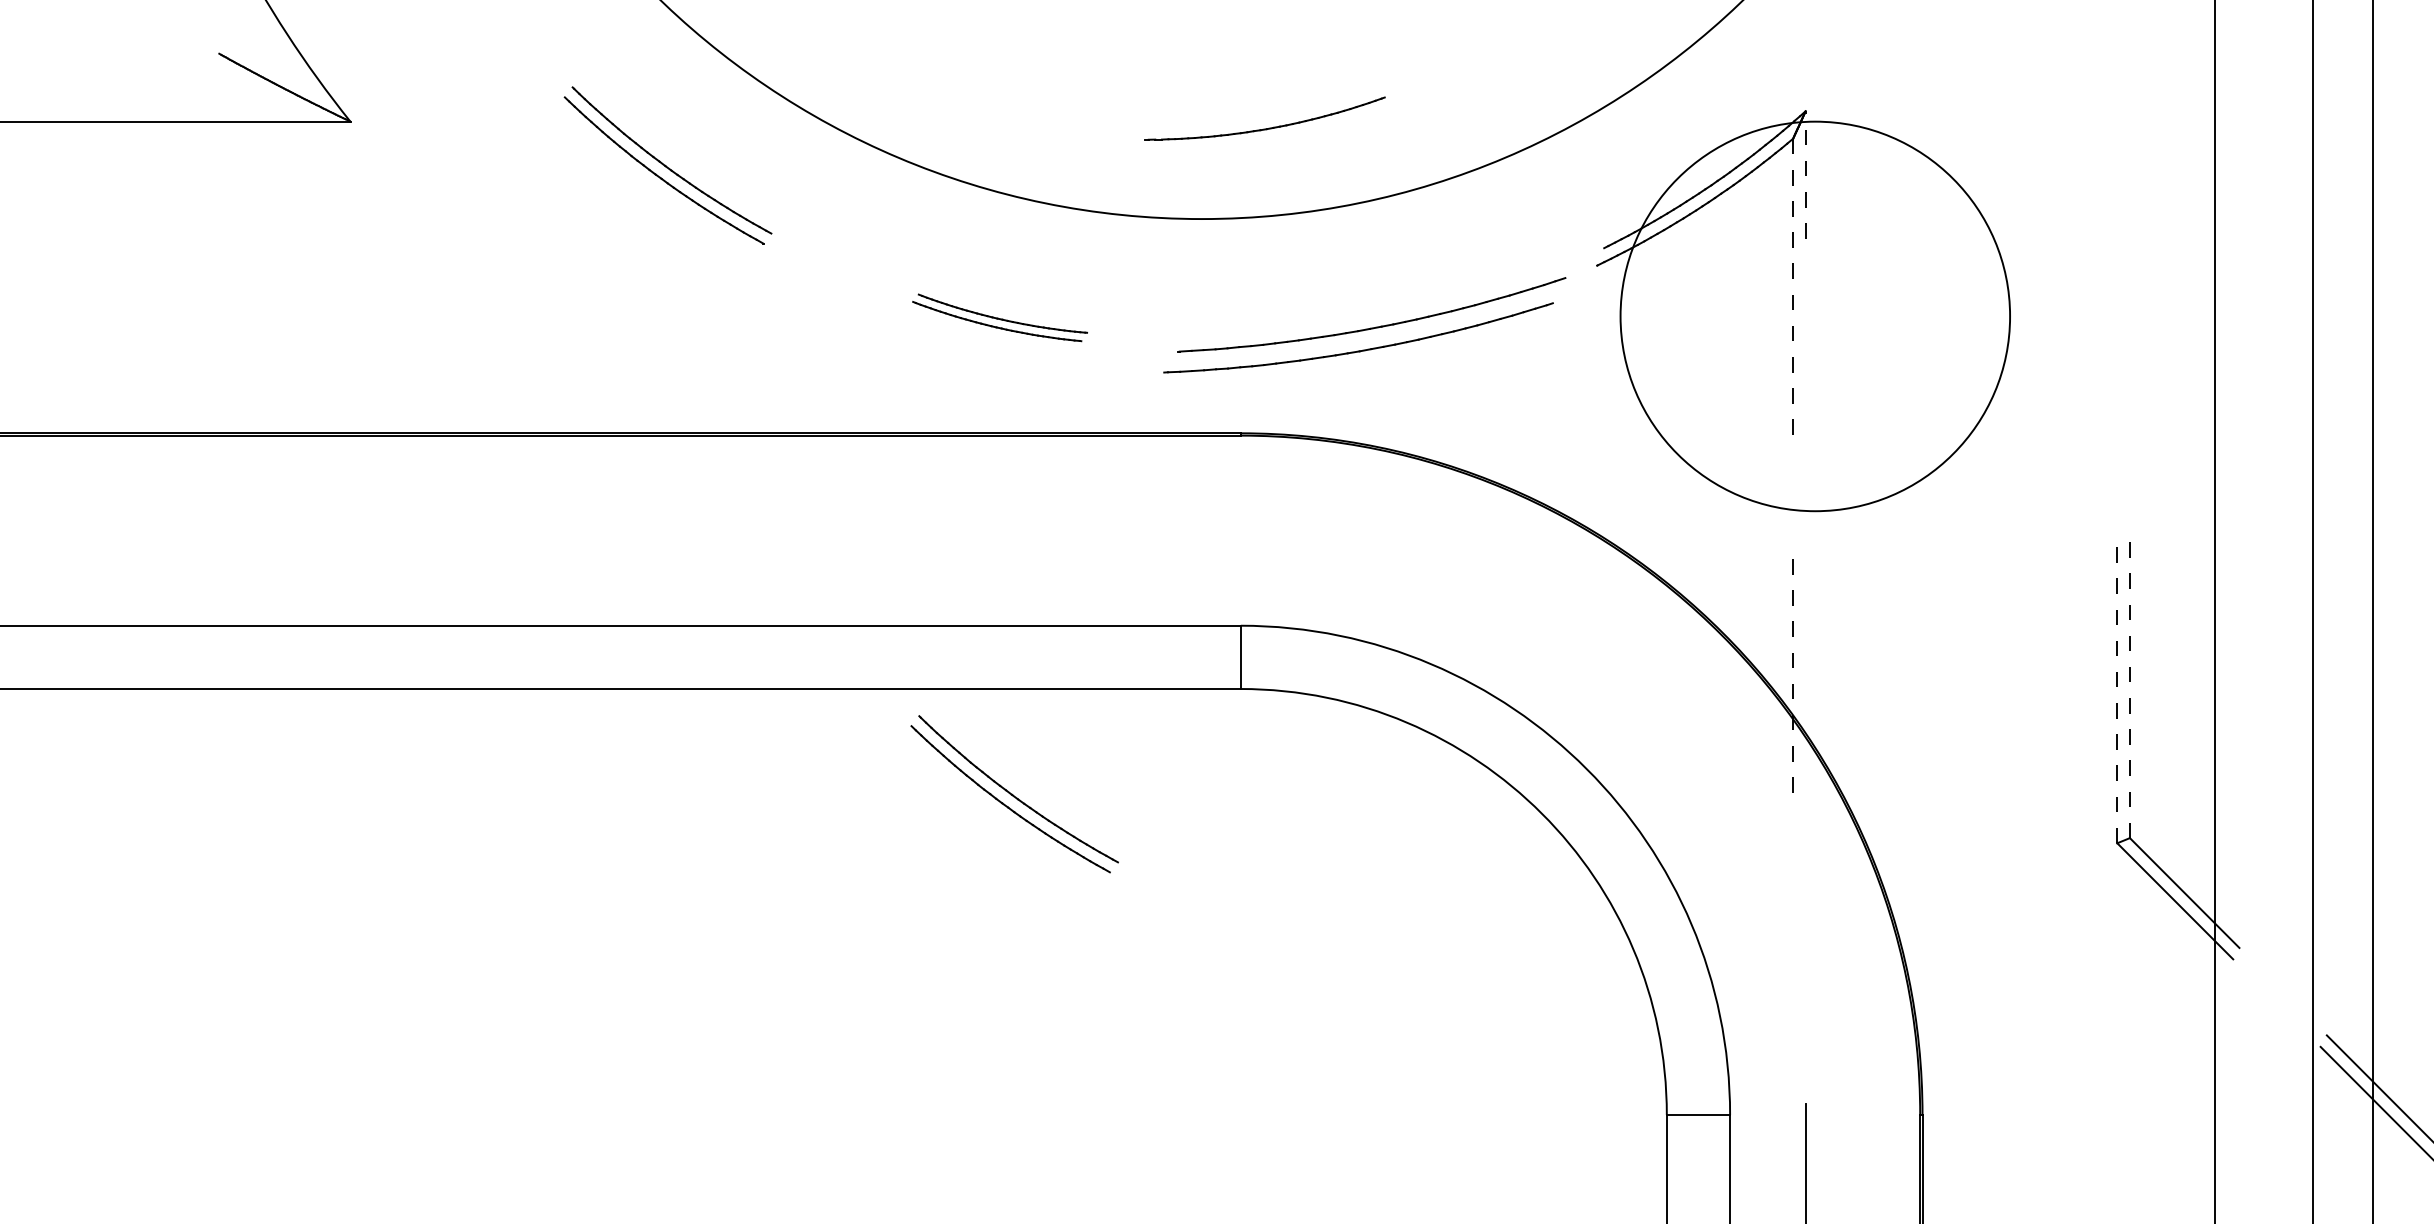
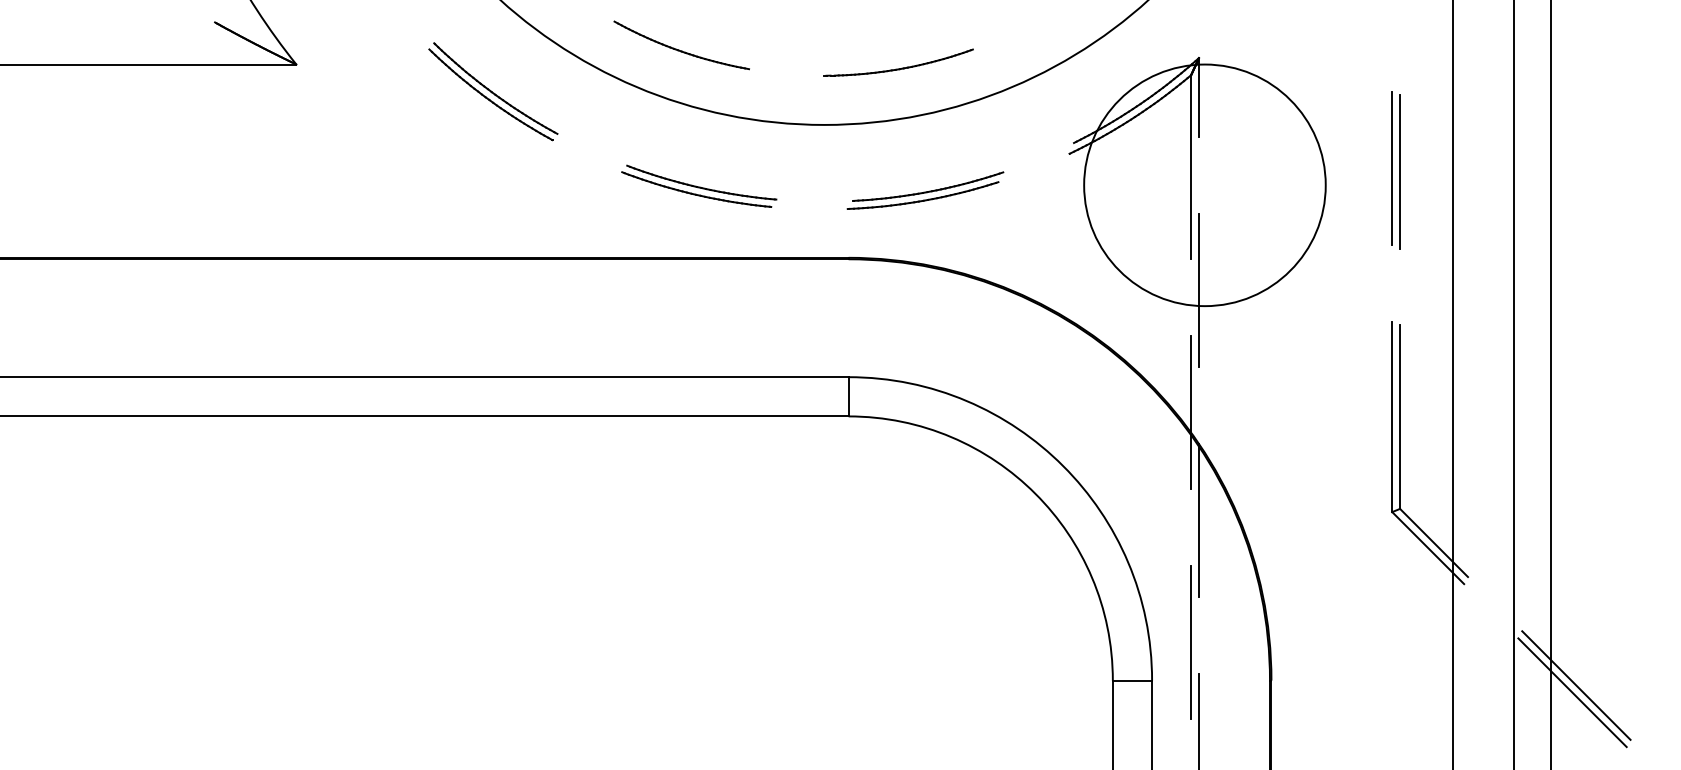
part: (971, 90) -> (681, 45), added
part: (1264, 118) -> (898, 62), moved
line: (1804, 174) -> (1198, 97), dashed -> solid
line: (1793, 287) -> (1191, 167), dashed -> solid
line: (2117, 289) -> (1392, 168), added
line: (2130, 294) -> (1400, 171), added
part: (1000, 316) -> (699, 185), size x1.43
part: (1364, 324) -> (925, 190), size x0.62
line: (1804, 485) -> (1198, 290), added
line: (1793, 682) -> (1191, 412), dashed -> solid
line: (2117, 689) -> (1392, 416), dashed -> solid
line: (2130, 690) -> (1400, 417), dashed -> solid
part: (1014, 793) -> (708, 481), removed
line: (1804, 856) -> (1198, 520), added
line: (1793, 1053) -> (1191, 642), added

